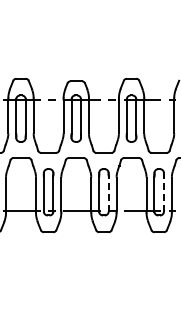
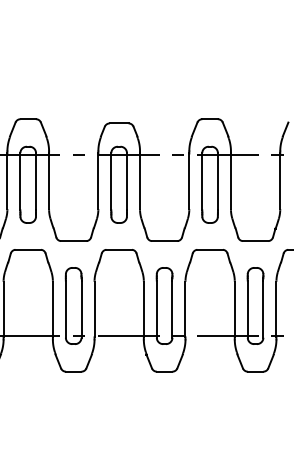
line: (108, 193) -> (172, 307), dashed -> solid
line: (163, 193) -> (262, 307), dashed -> solid

